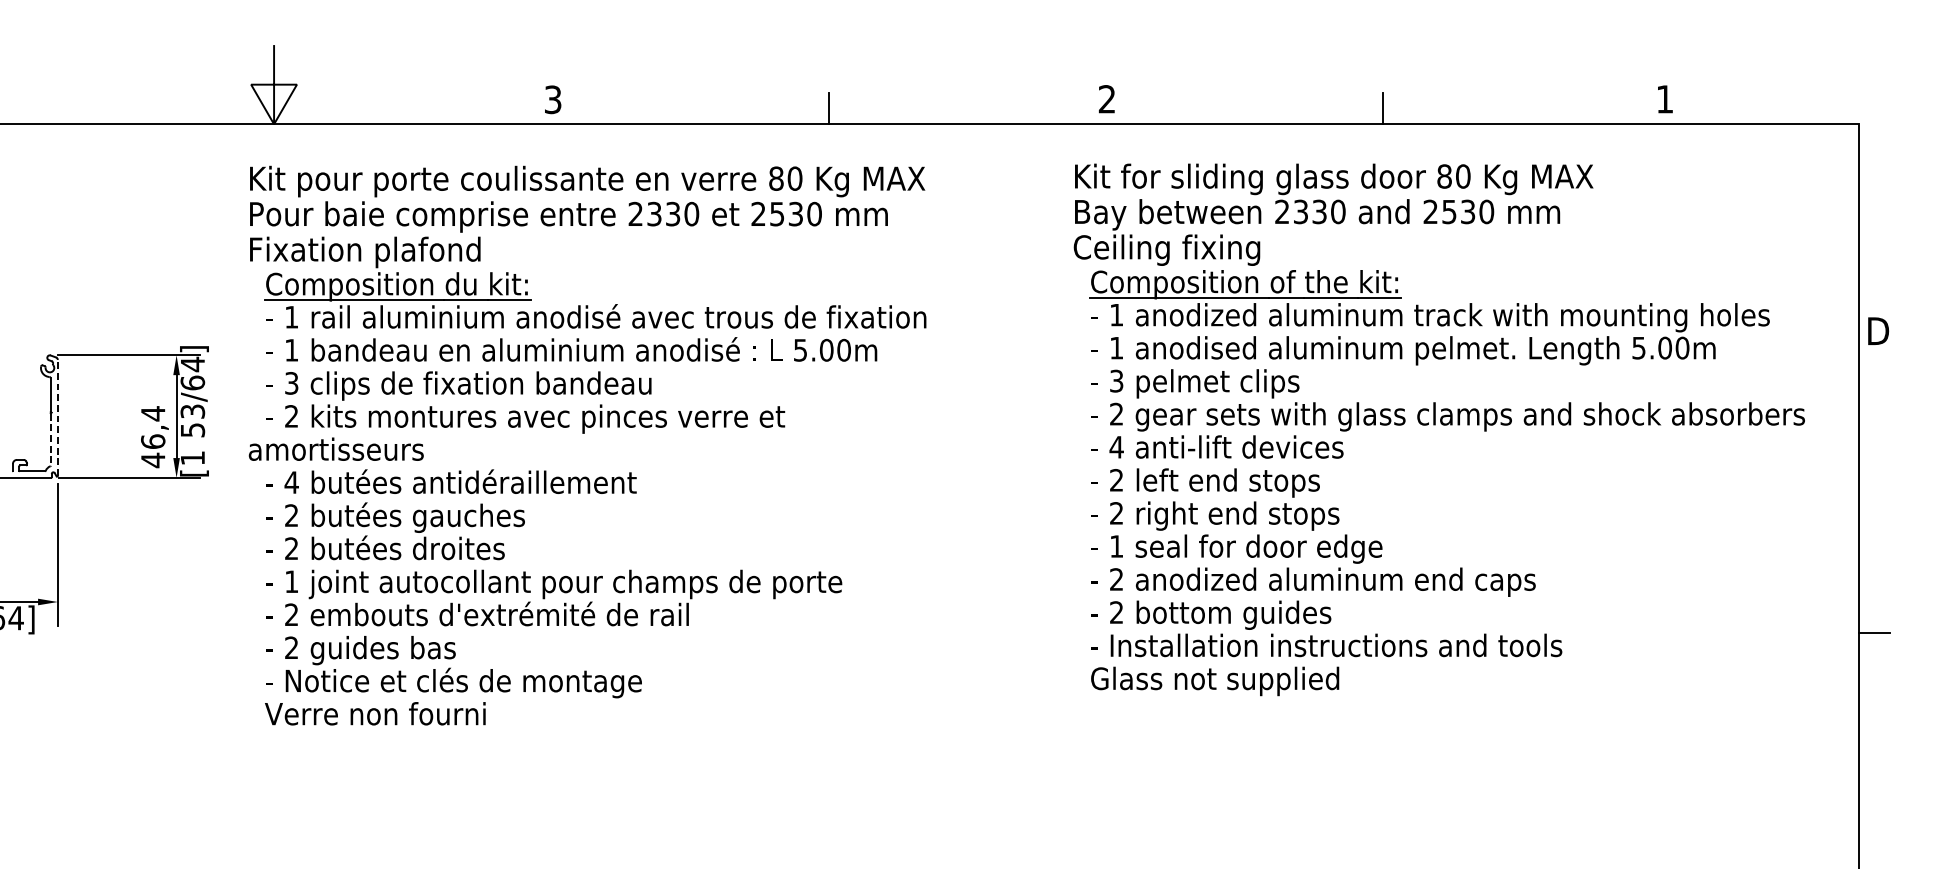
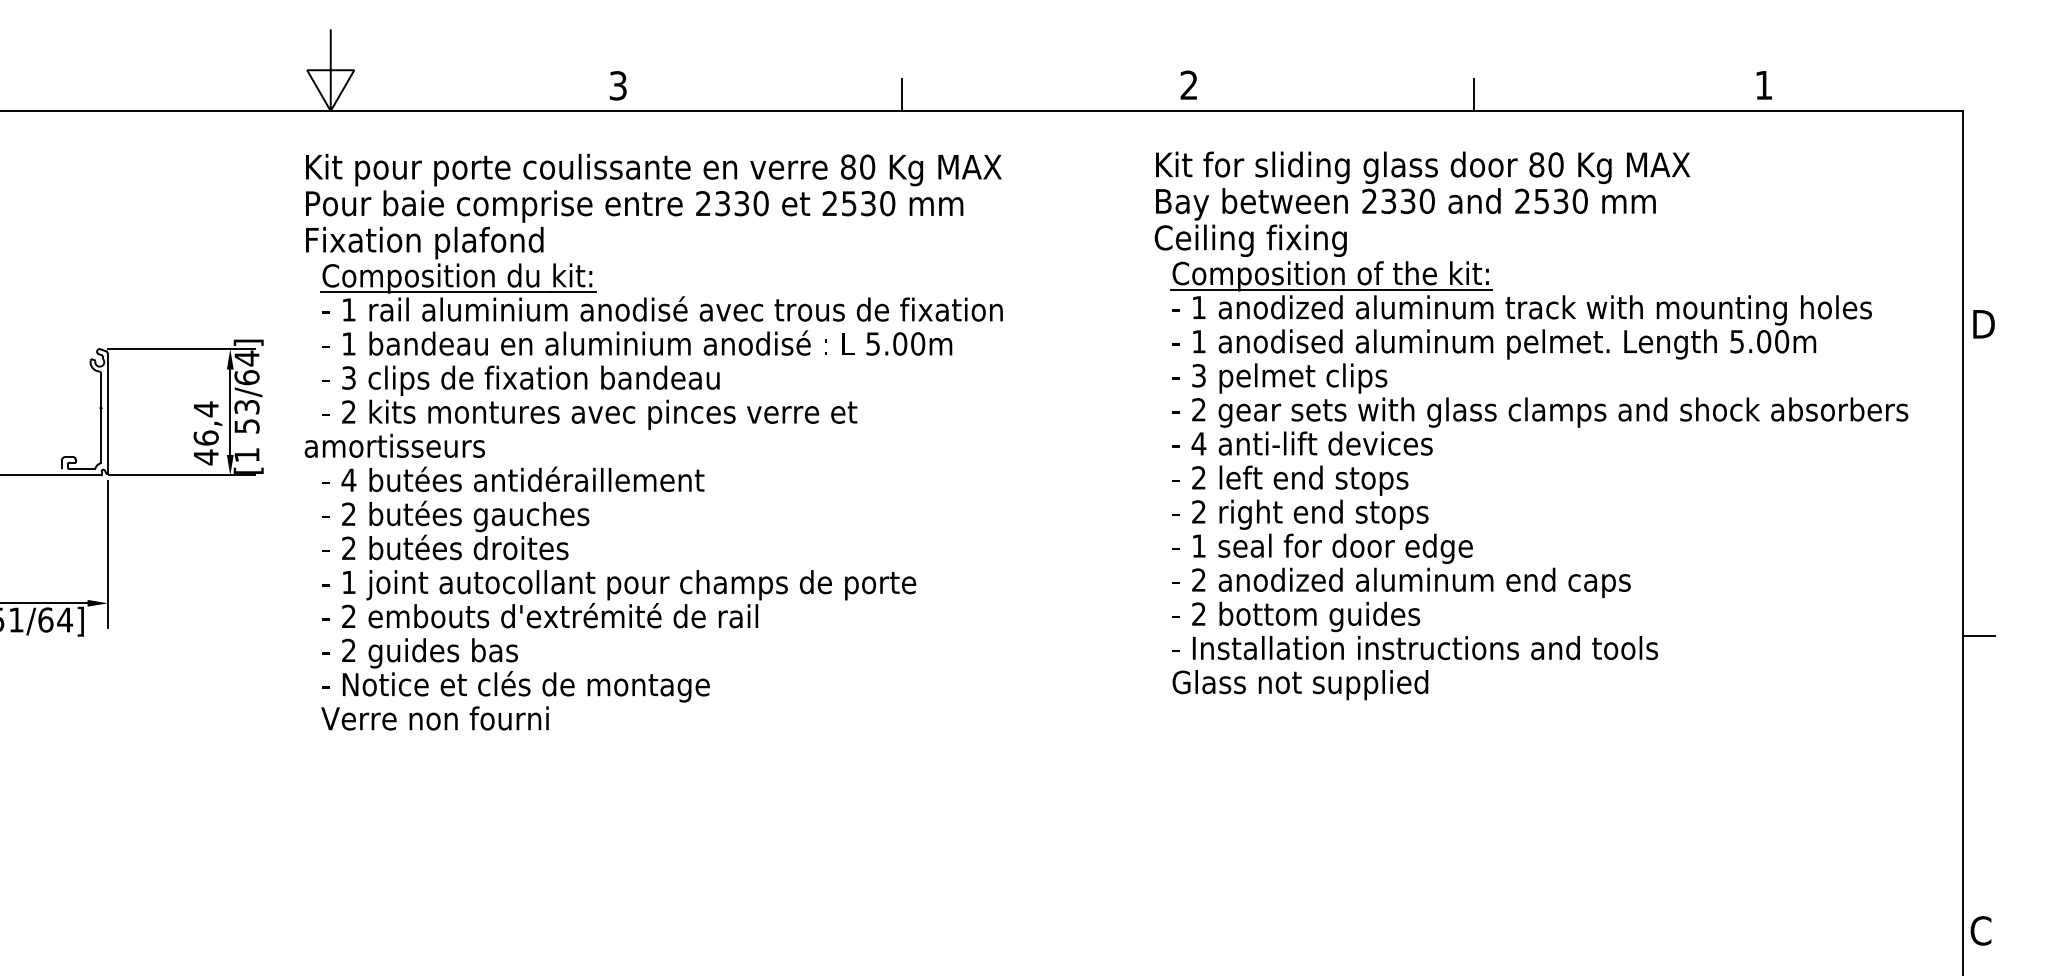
line: (57, 417) -> (107, 413), dashed -> solid
line: (50, 440) -> (100, 436), dashed -> solid

